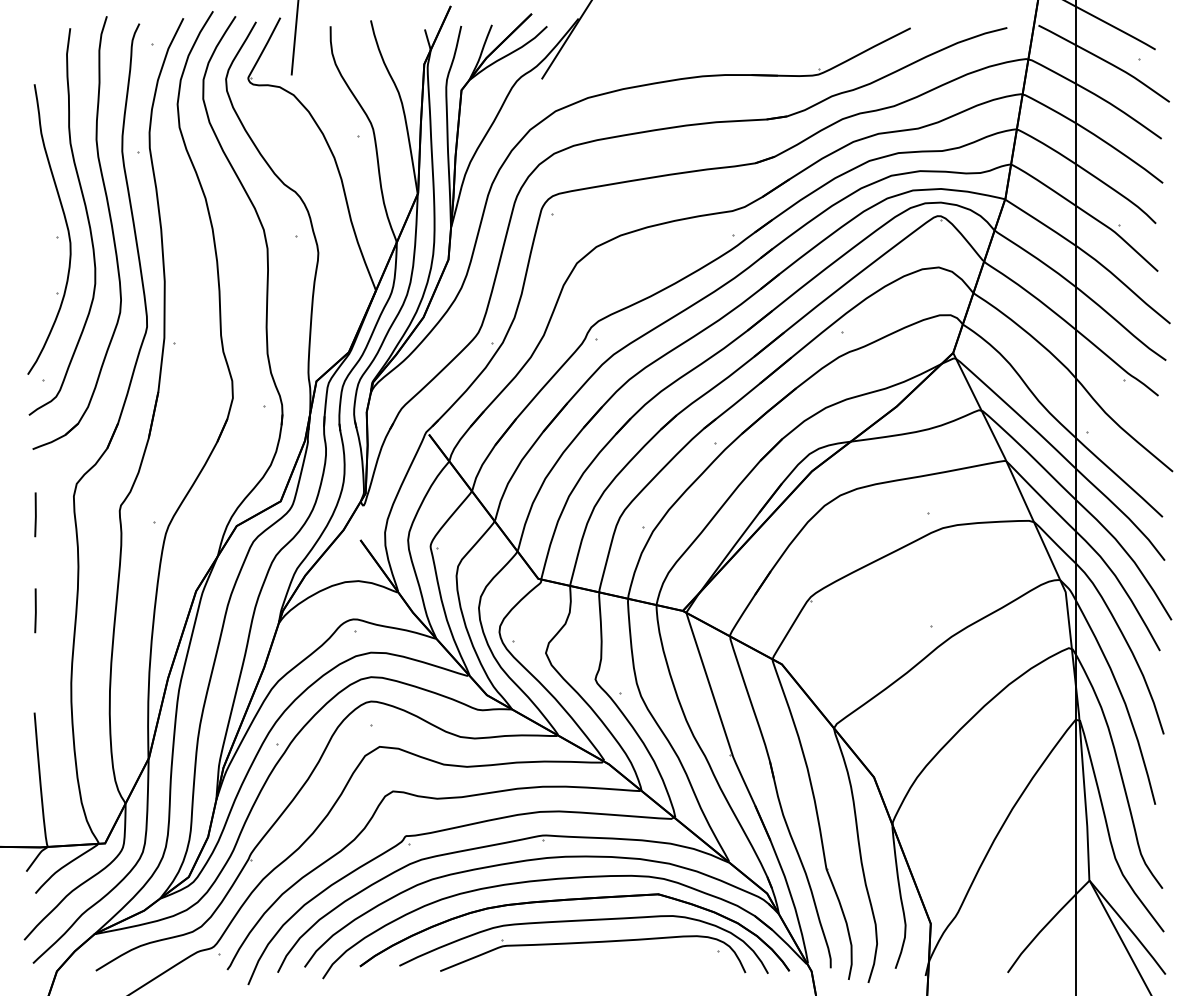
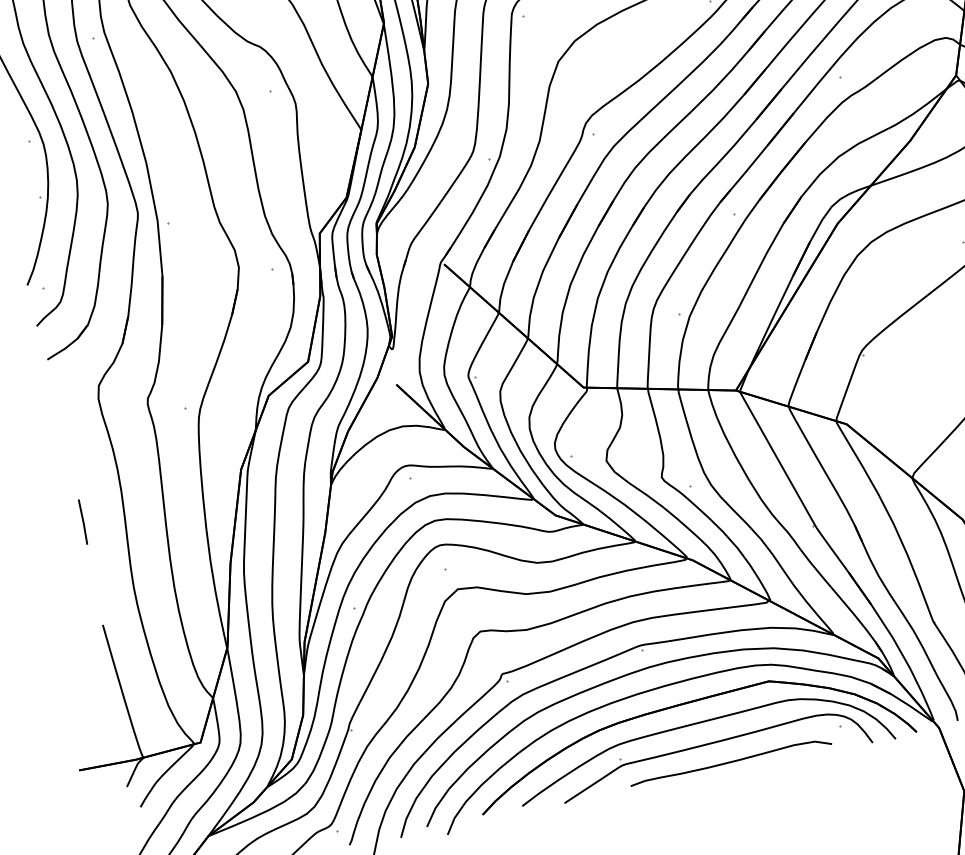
line: (35, 514) -> (63, 424), removed
curve: (606, 963) -> (730, 761), added

